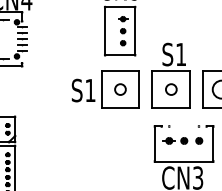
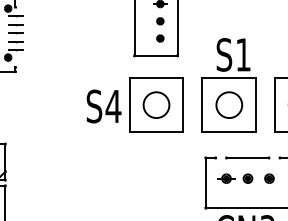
circle: (120, 89) -> (156, 104), size x1.67
circle: (171, 89) -> (229, 104), size x1.67
text: (90, 90) -> (113, 106), S1 -> S4
line: (183, 126) -> (246, 157), added

